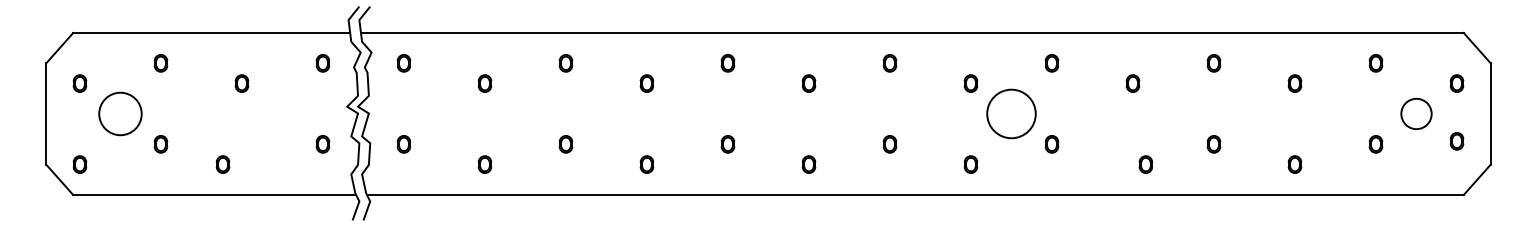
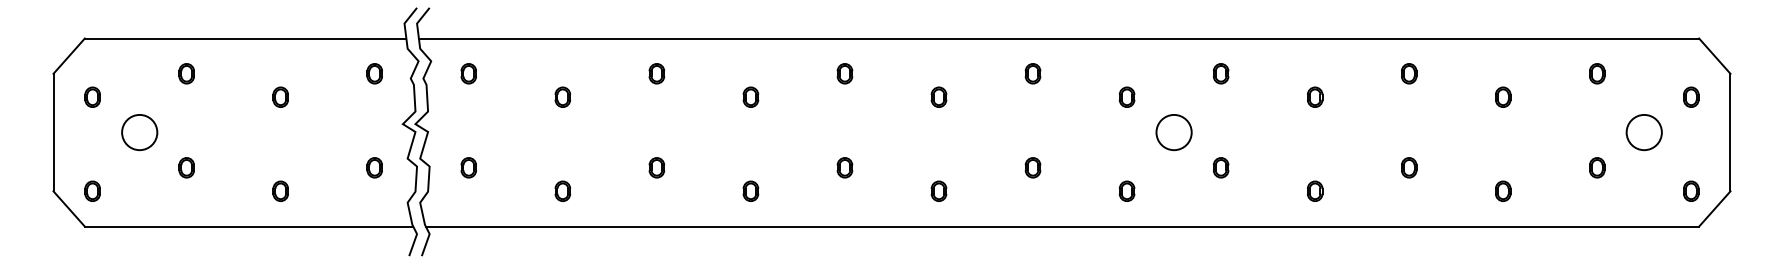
circle: (120, 113) -> (139, 132), size x0.71
circle: (1010, 113) -> (1173, 132), size x0.62
part: (1457, 140) -> (1691, 190), moved
part: (222, 163) -> (280, 190), moved
part: (1146, 163) -> (1315, 190), moved

